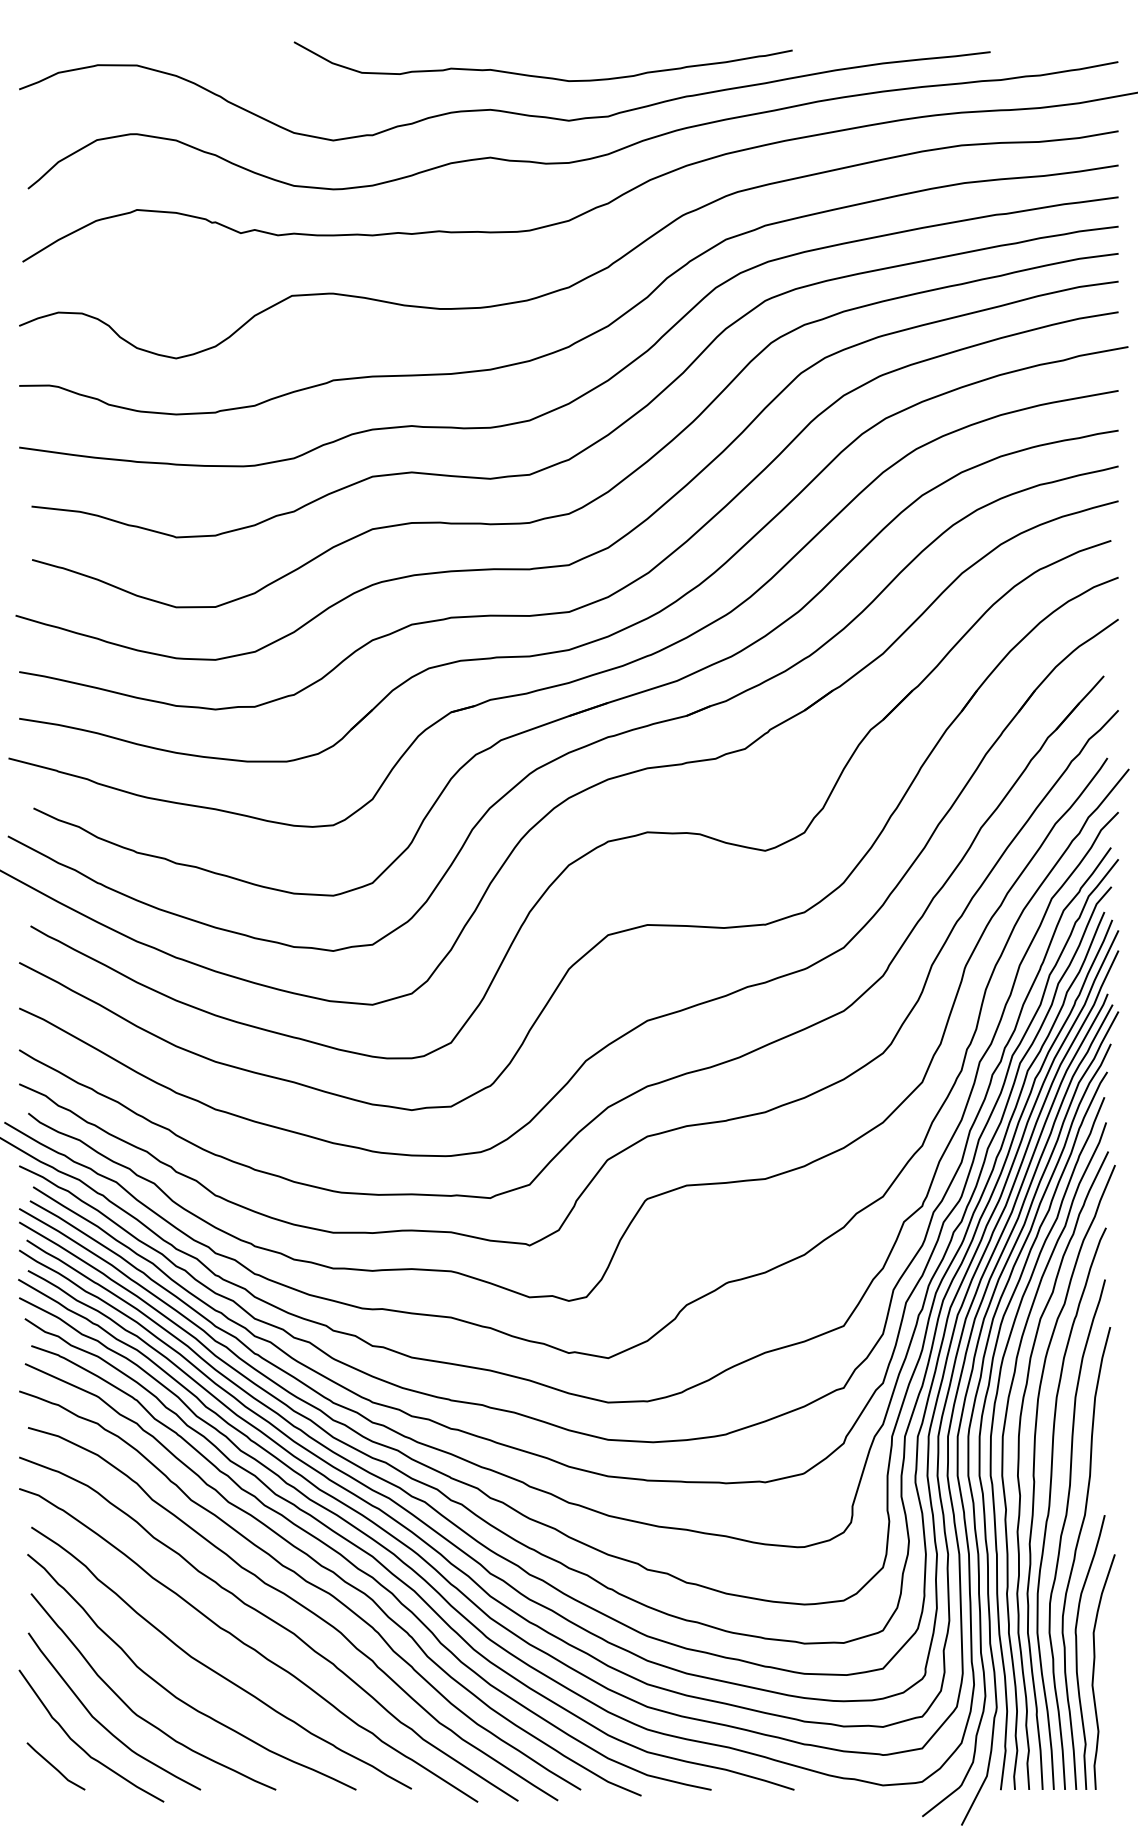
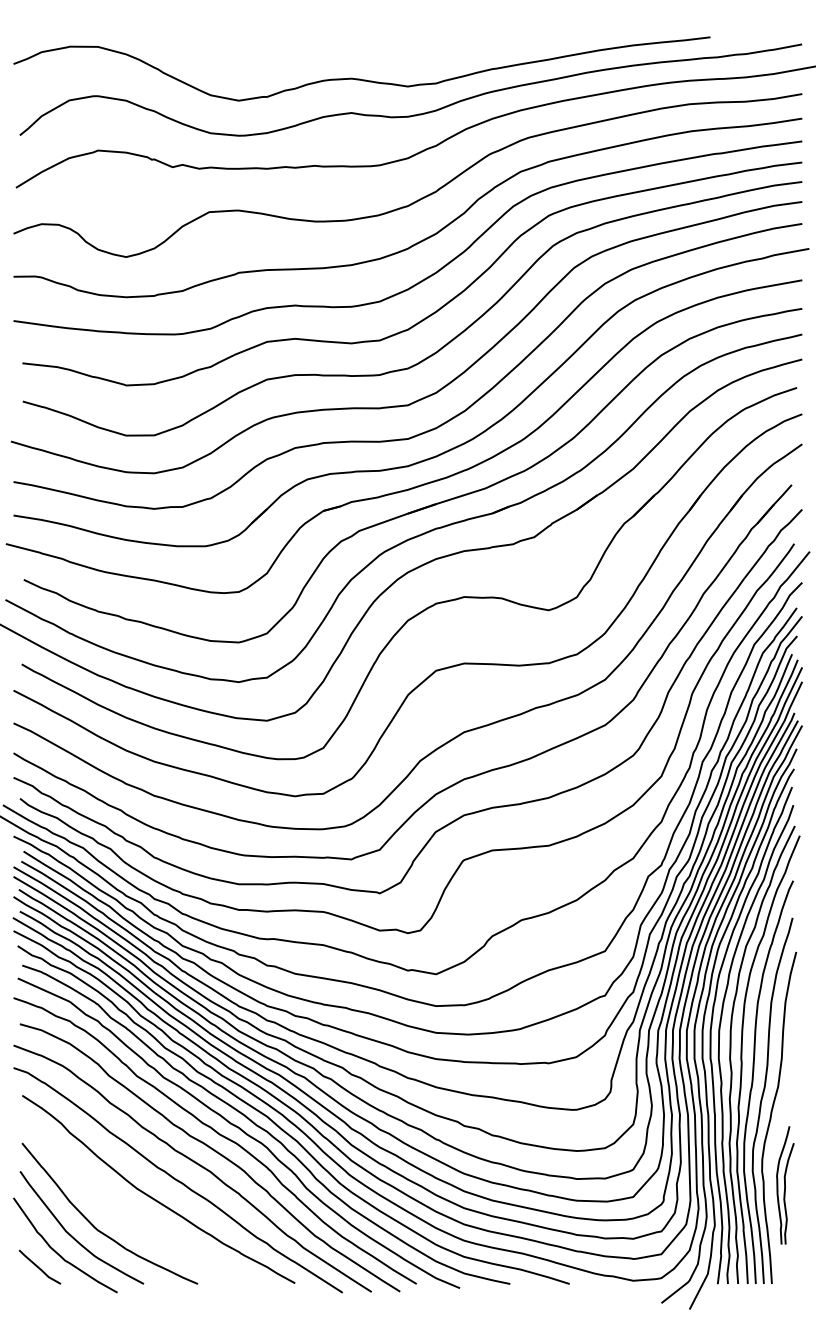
curve: (537, 75) -> (385, 54), removed
part: (1094, 1652) -> (784, 1185), size x0.6
curve: (175, 1695) -> (125, 1216), removed

